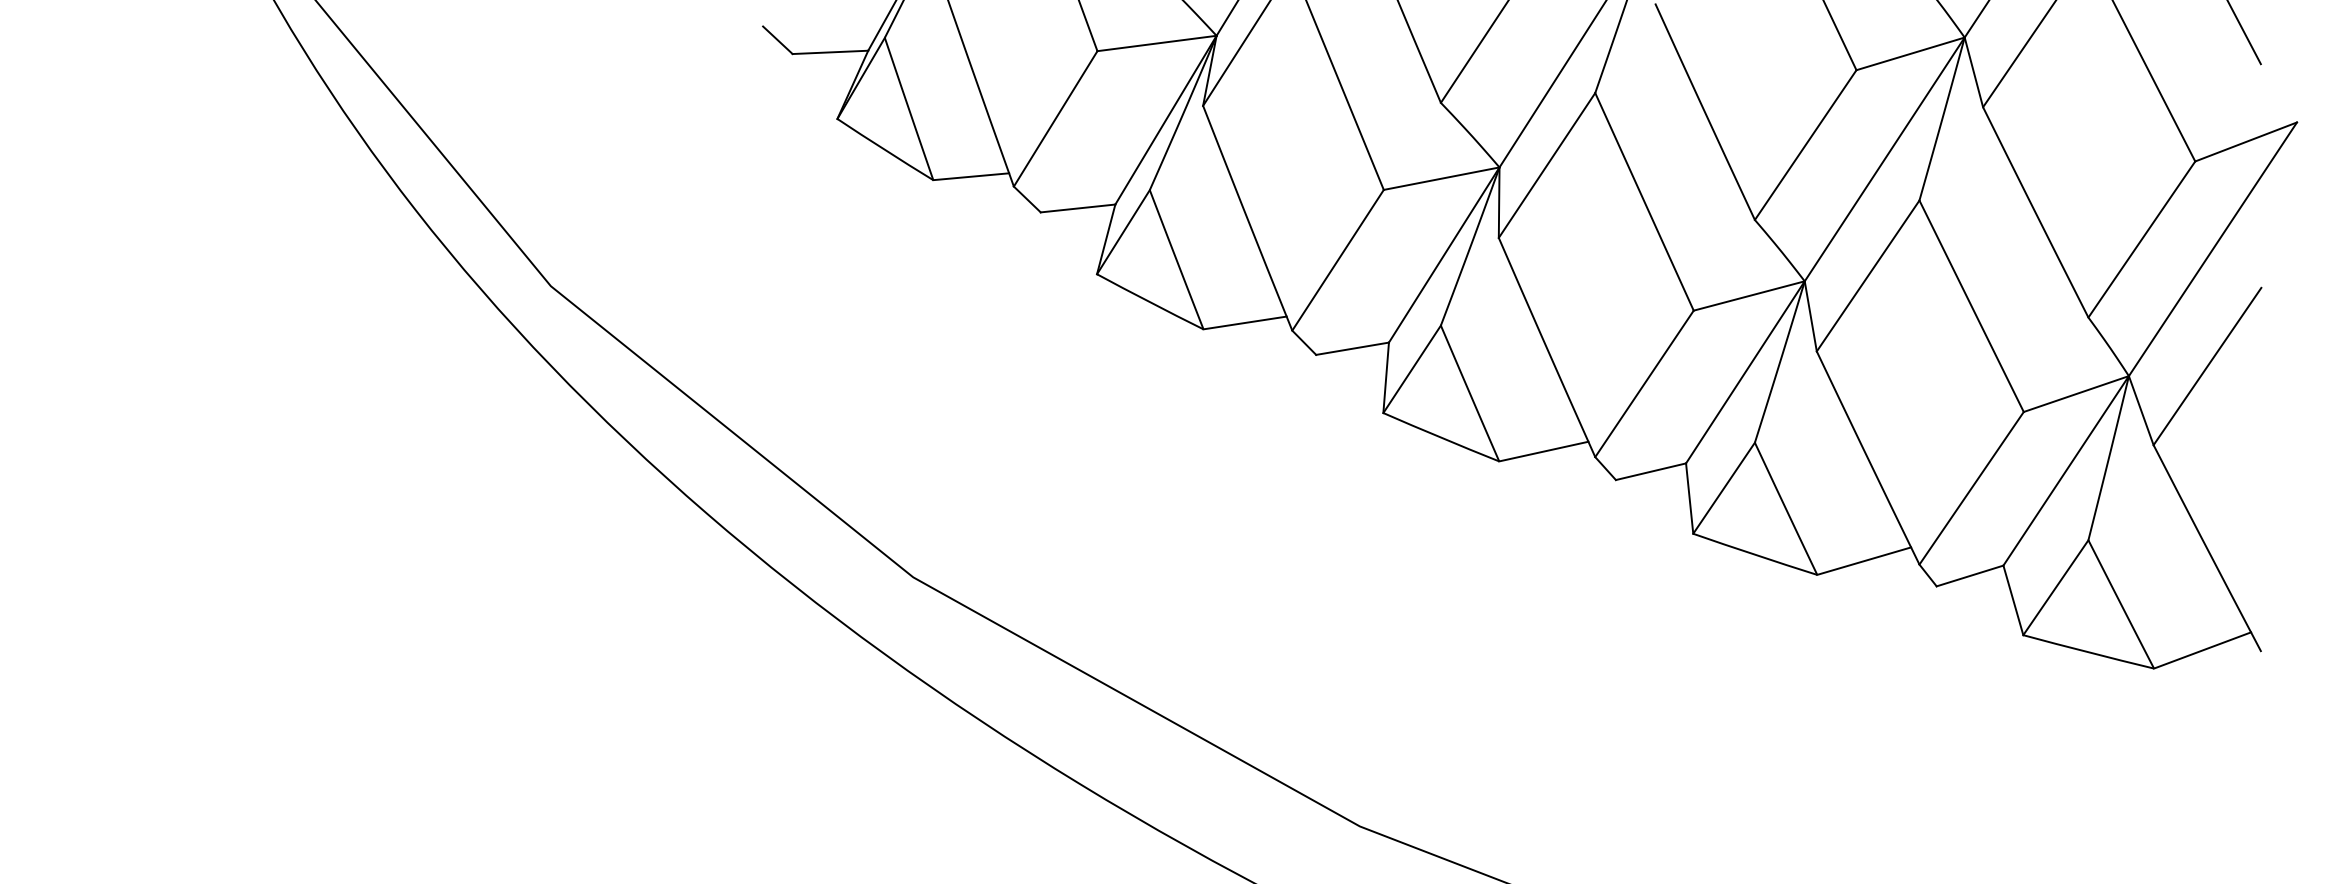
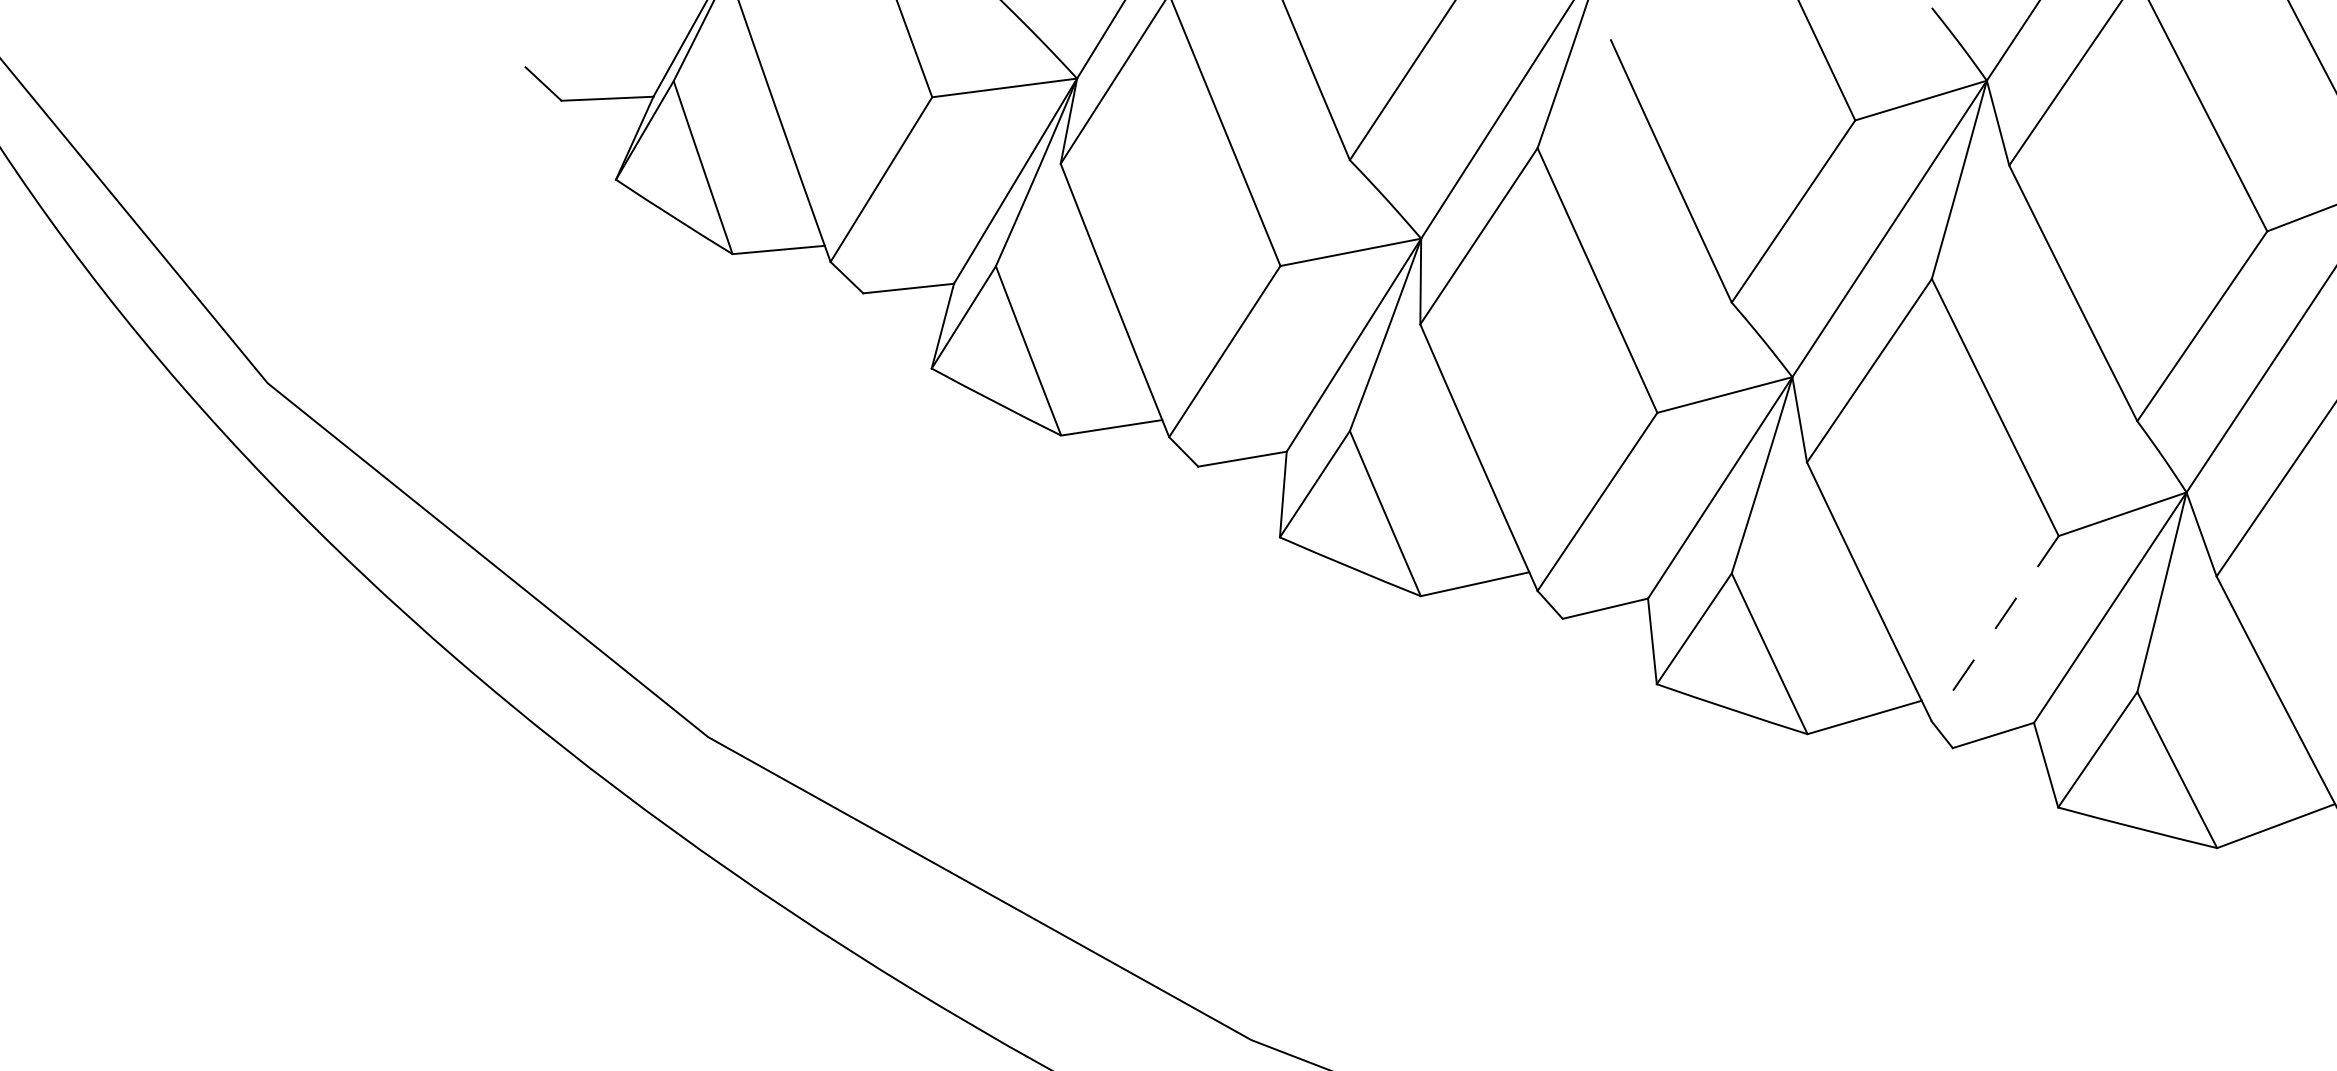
line: (1971, 488) -> (1995, 629), solid -> dashed

